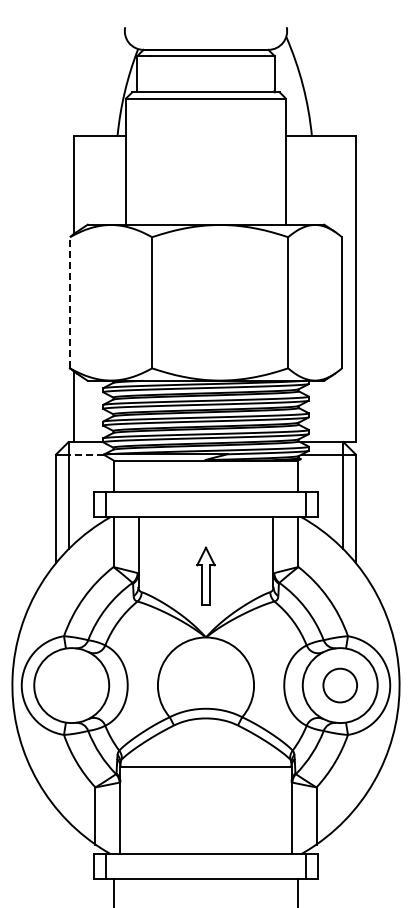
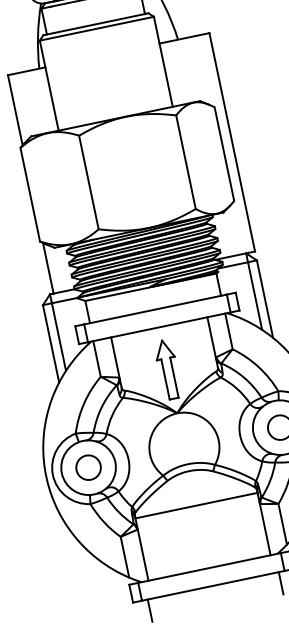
line: (69, 302) -> (29, 194), dashed -> solid
line: (86, 454) -> (64, 300), dashed -> solid
part: (205, 575) -> (167, 369), size x1.43
circle: (71, 685) -> (88, 467), added

